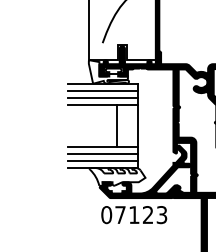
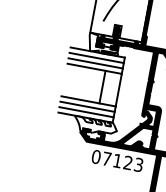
text: (134, 215) -> (117, 161), moved

